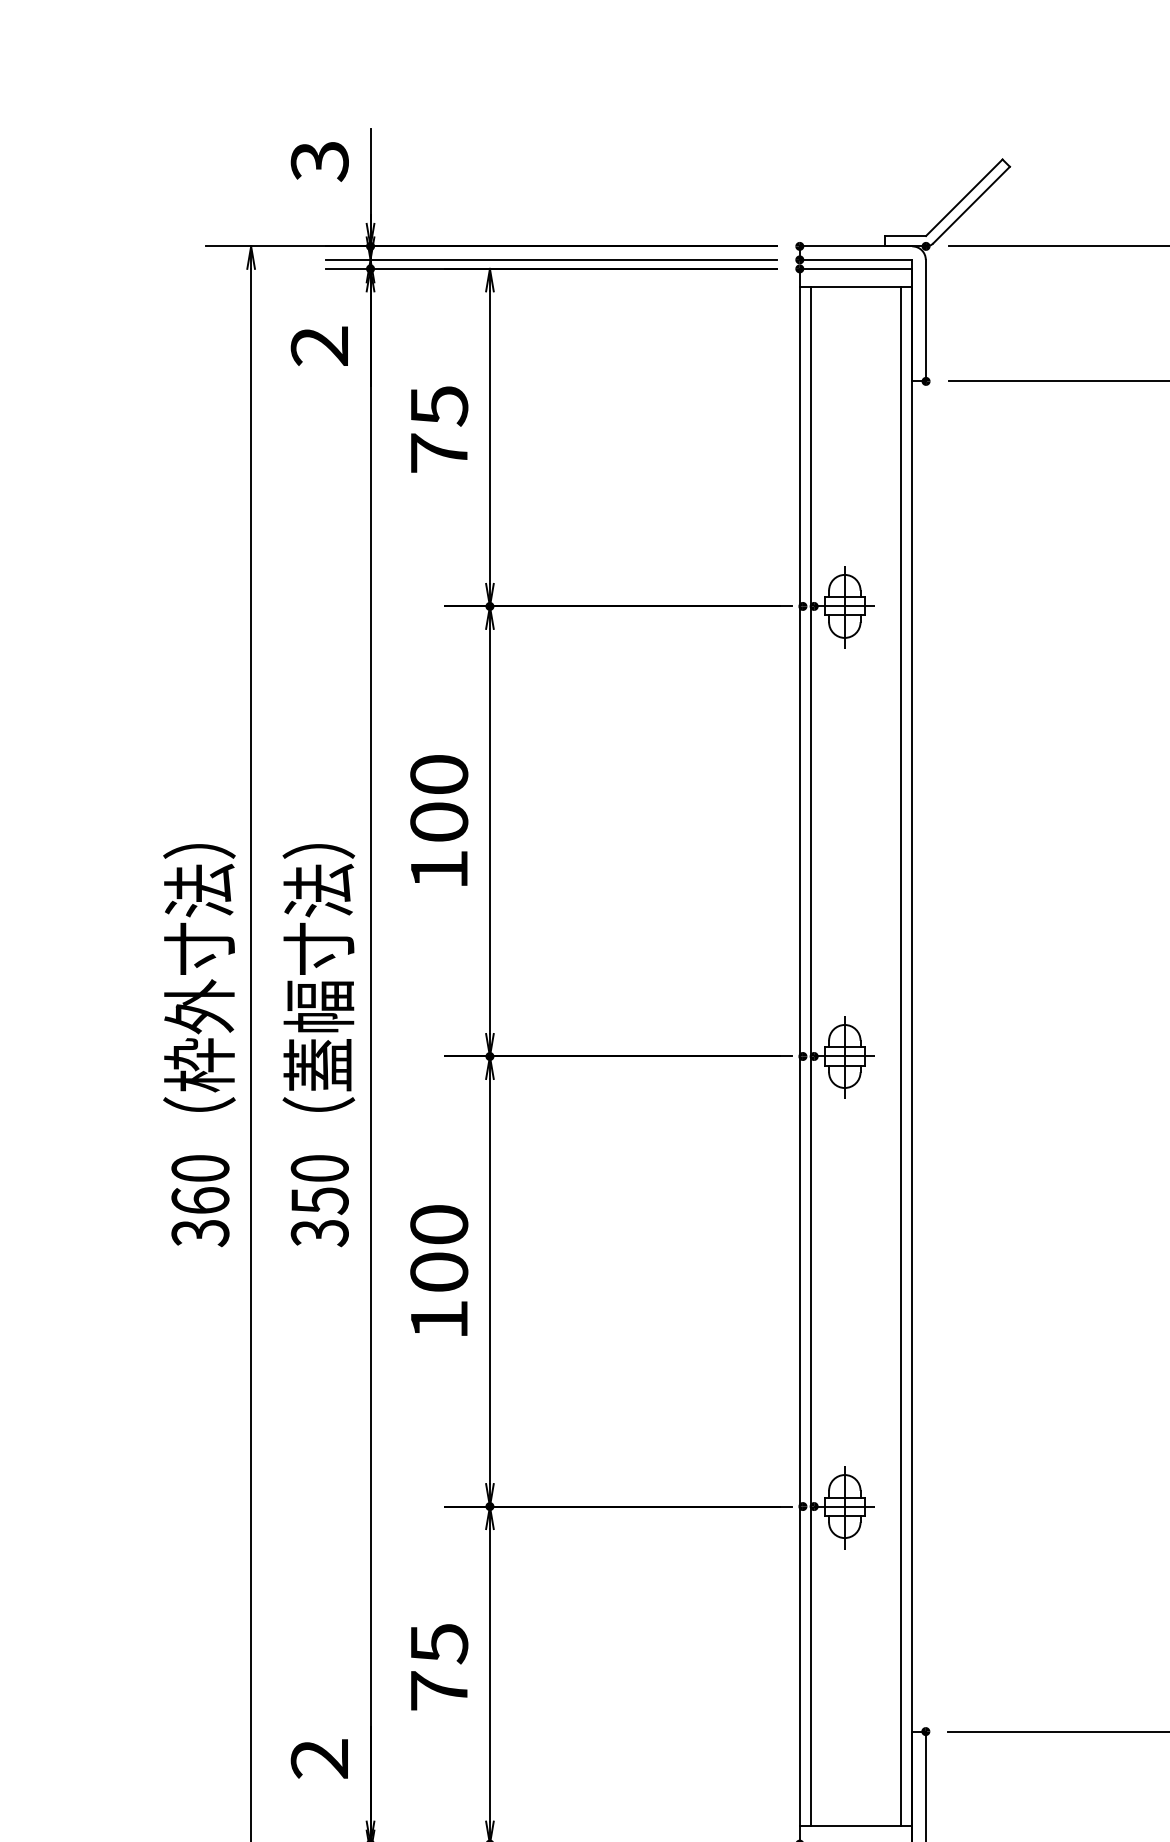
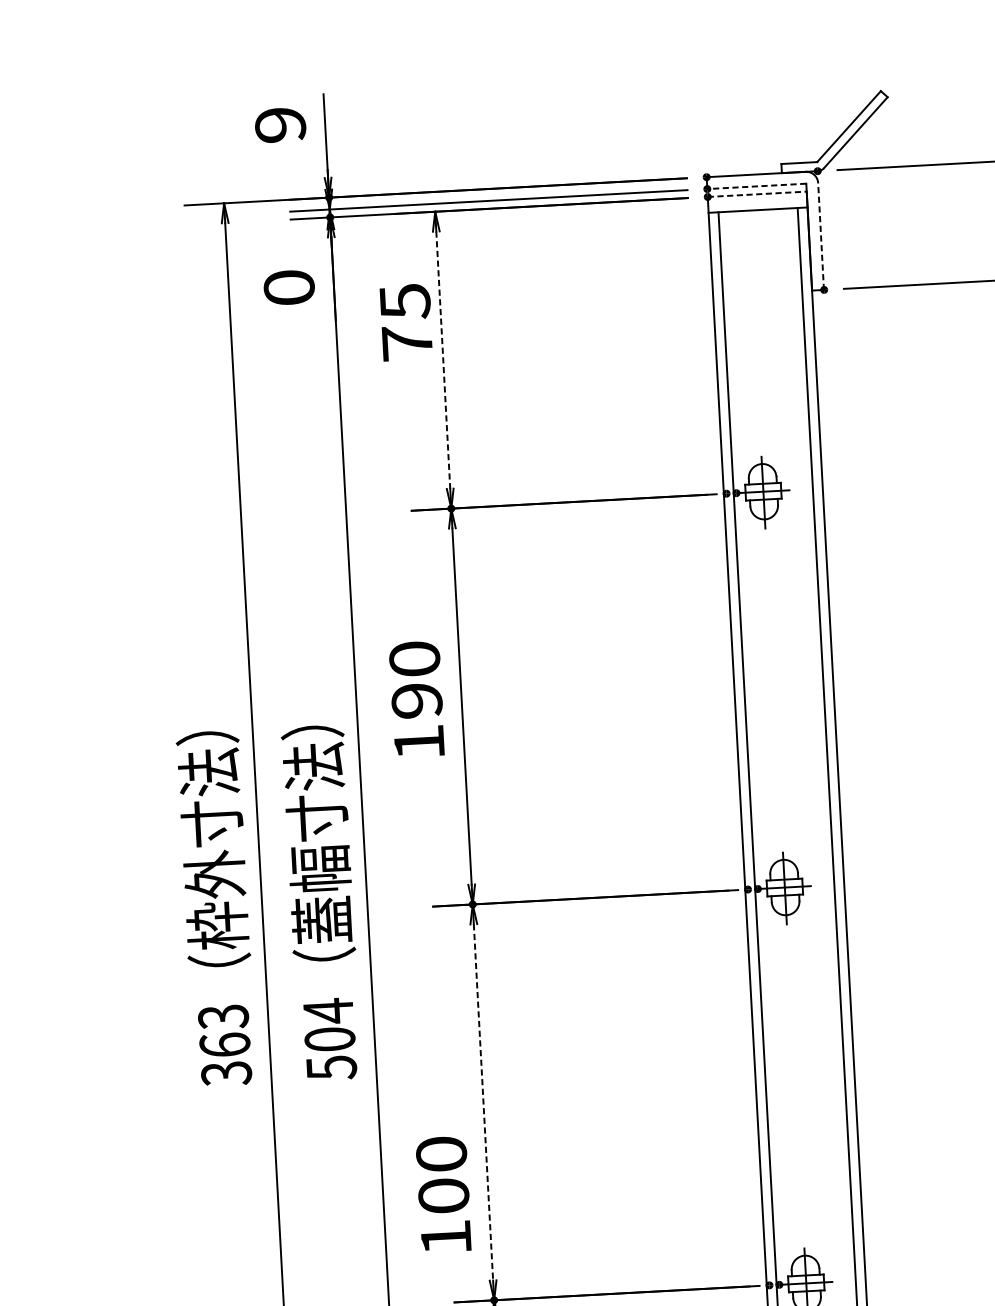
text: (319, 161) -> (280, 125), 3 -> 9
line: (855, 259) -> (756, 186), solid -> dashed
line: (856, 268) -> (757, 193), solid -> dashed
line: (925, 320) -> (820, 236), solid -> dashed
text: (319, 345) -> (288, 287), 2 -> 0
text: (439, 429) -> (406, 322), moved
line: (489, 438) -> (442, 360), solid -> dashed
text: (439, 821) -> (417, 700), 100 -> 190
text: (200, 1168) -> (223, 1016), 360 -> 363
text: (319, 1200) -> (329, 1039), 350 -> 504
text: (439, 1270) -> (443, 1194), moved
line: (489, 1281) -> (483, 1102), solid -> dashed

